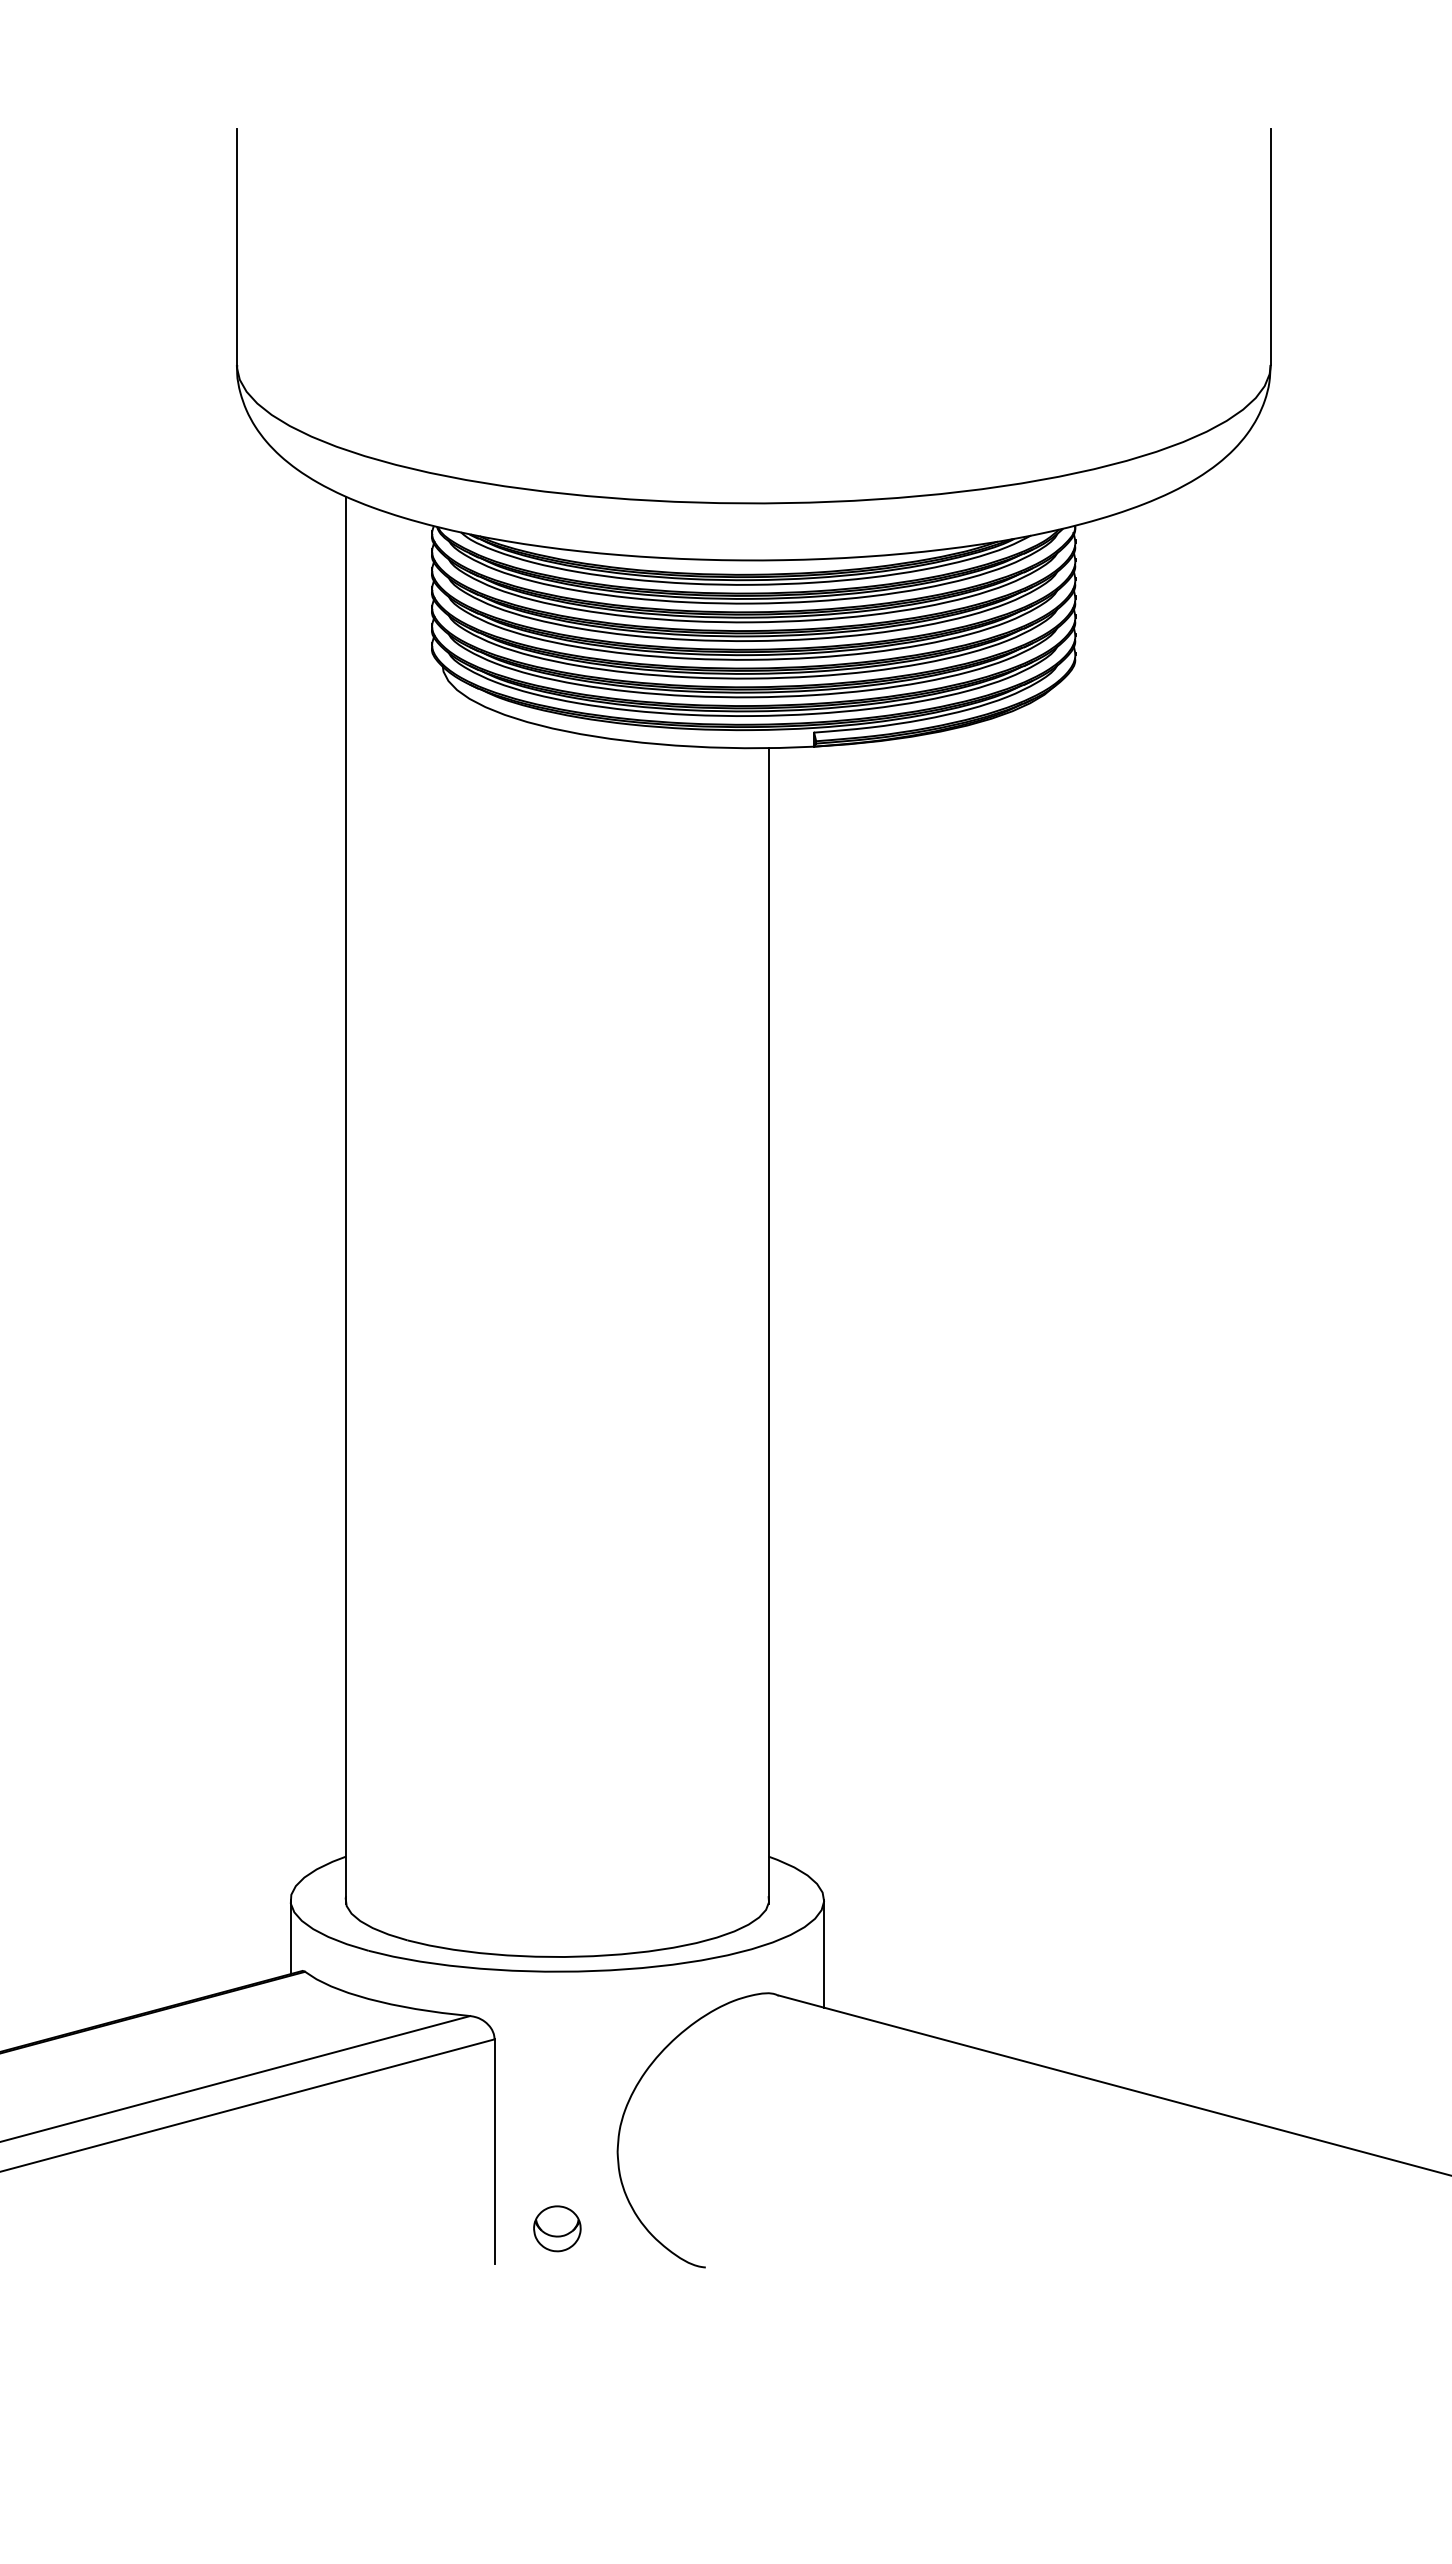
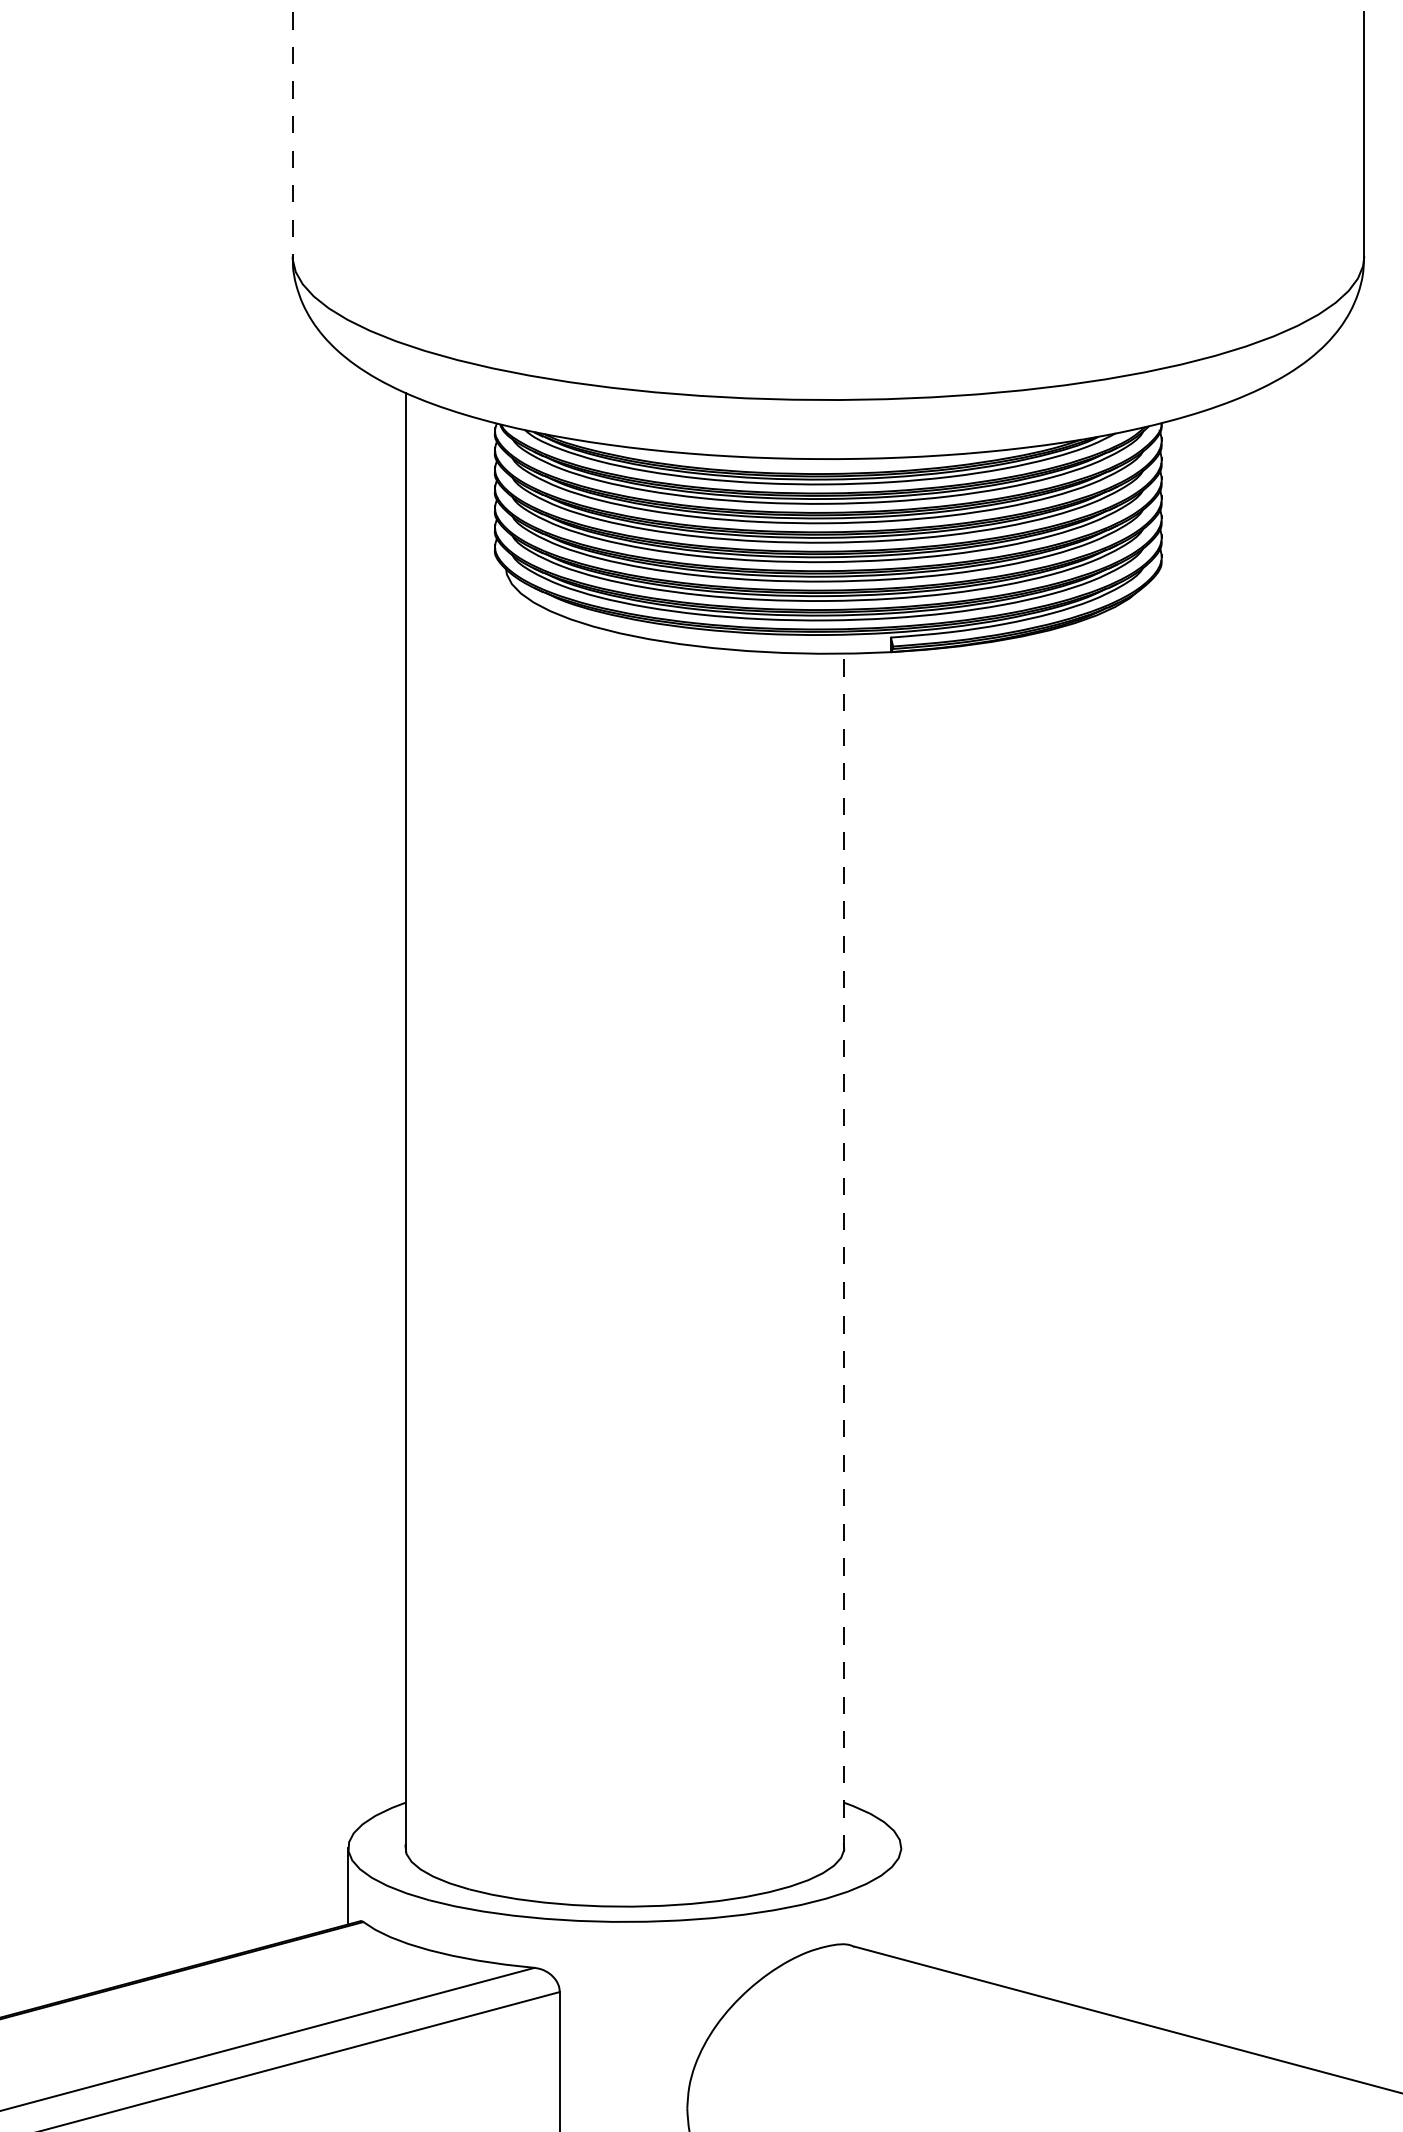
line: (236, 247) -> (292, 134), solid -> dashed
line: (768, 1325) -> (843, 1252), solid -> dashed
line: (824, 1953) -> (901, 1903), removed

